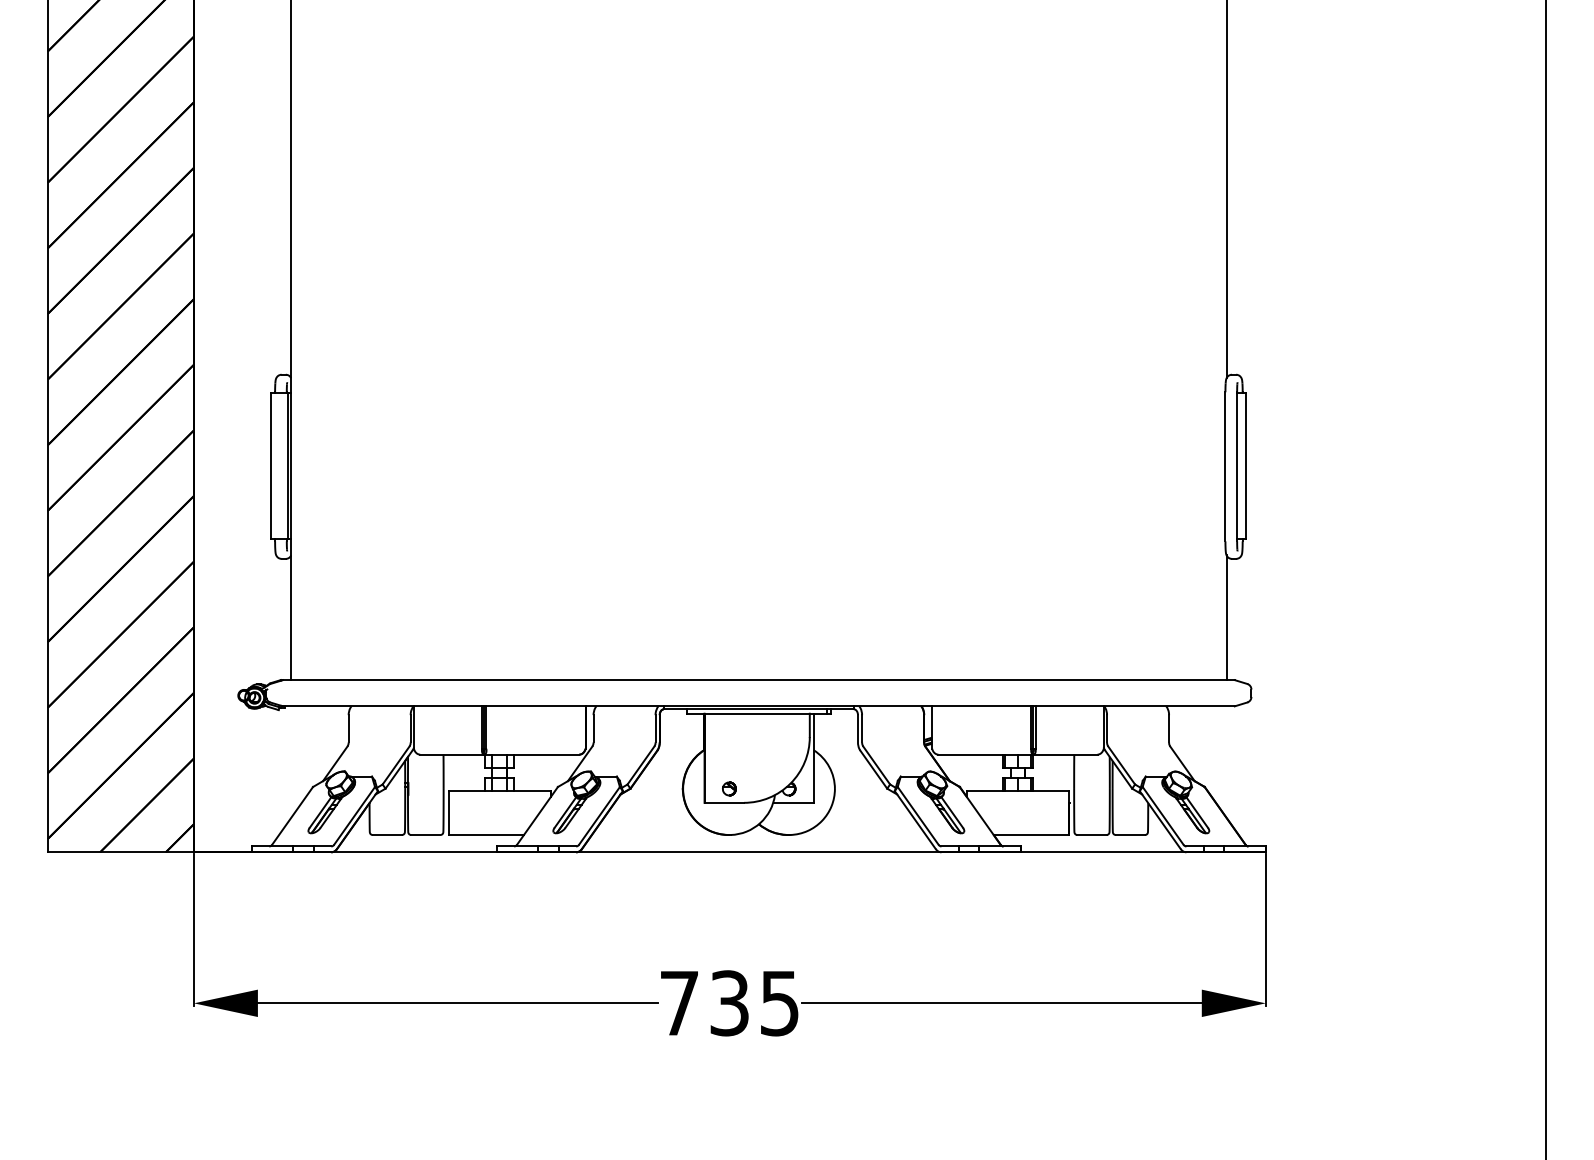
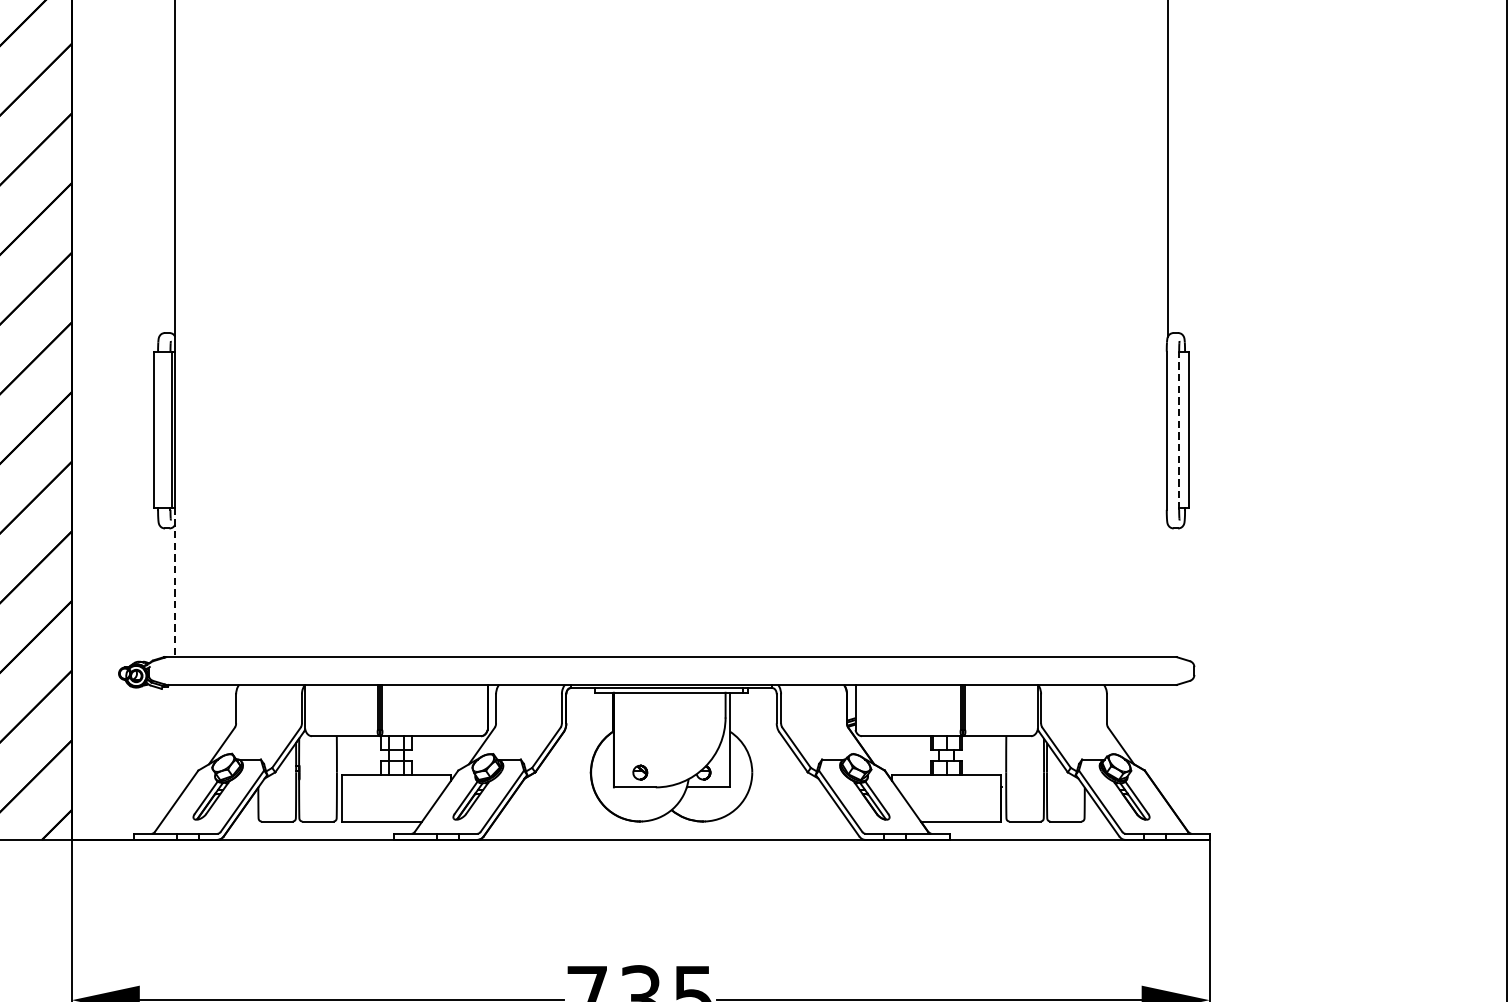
line: (1237, 466) -> (1179, 430), solid -> dashed
line: (291, 610) -> (175, 583), solid -> dashed
line: (1226, 617) -> (1167, 590), removed

